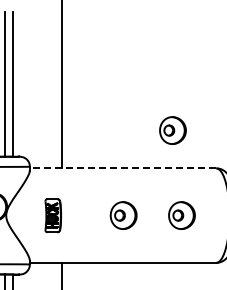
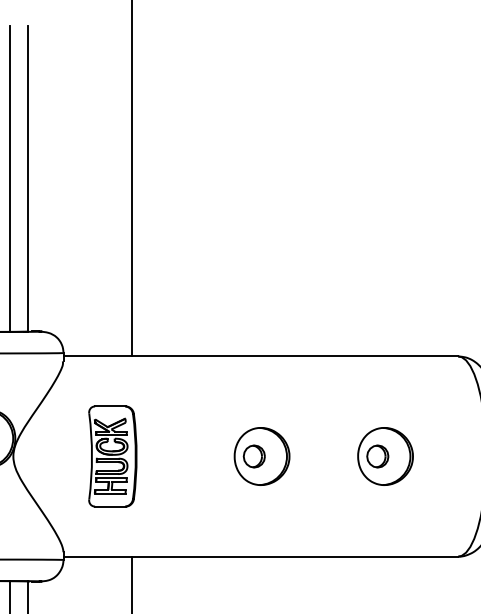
part: (172, 130) -> (365, 276), removed
line: (122, 168) -> (259, 356), dashed -> solid
part: (53, 215) -> (113, 456), size x1.43

